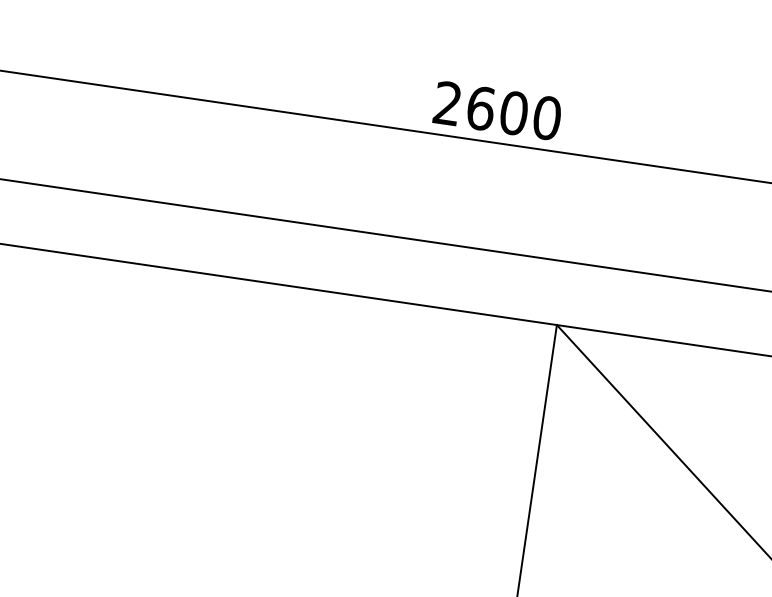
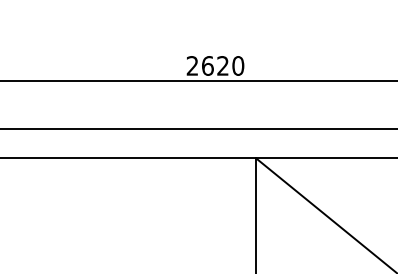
text: (515, 112) -> (223, 65), 2600 -> 2620

